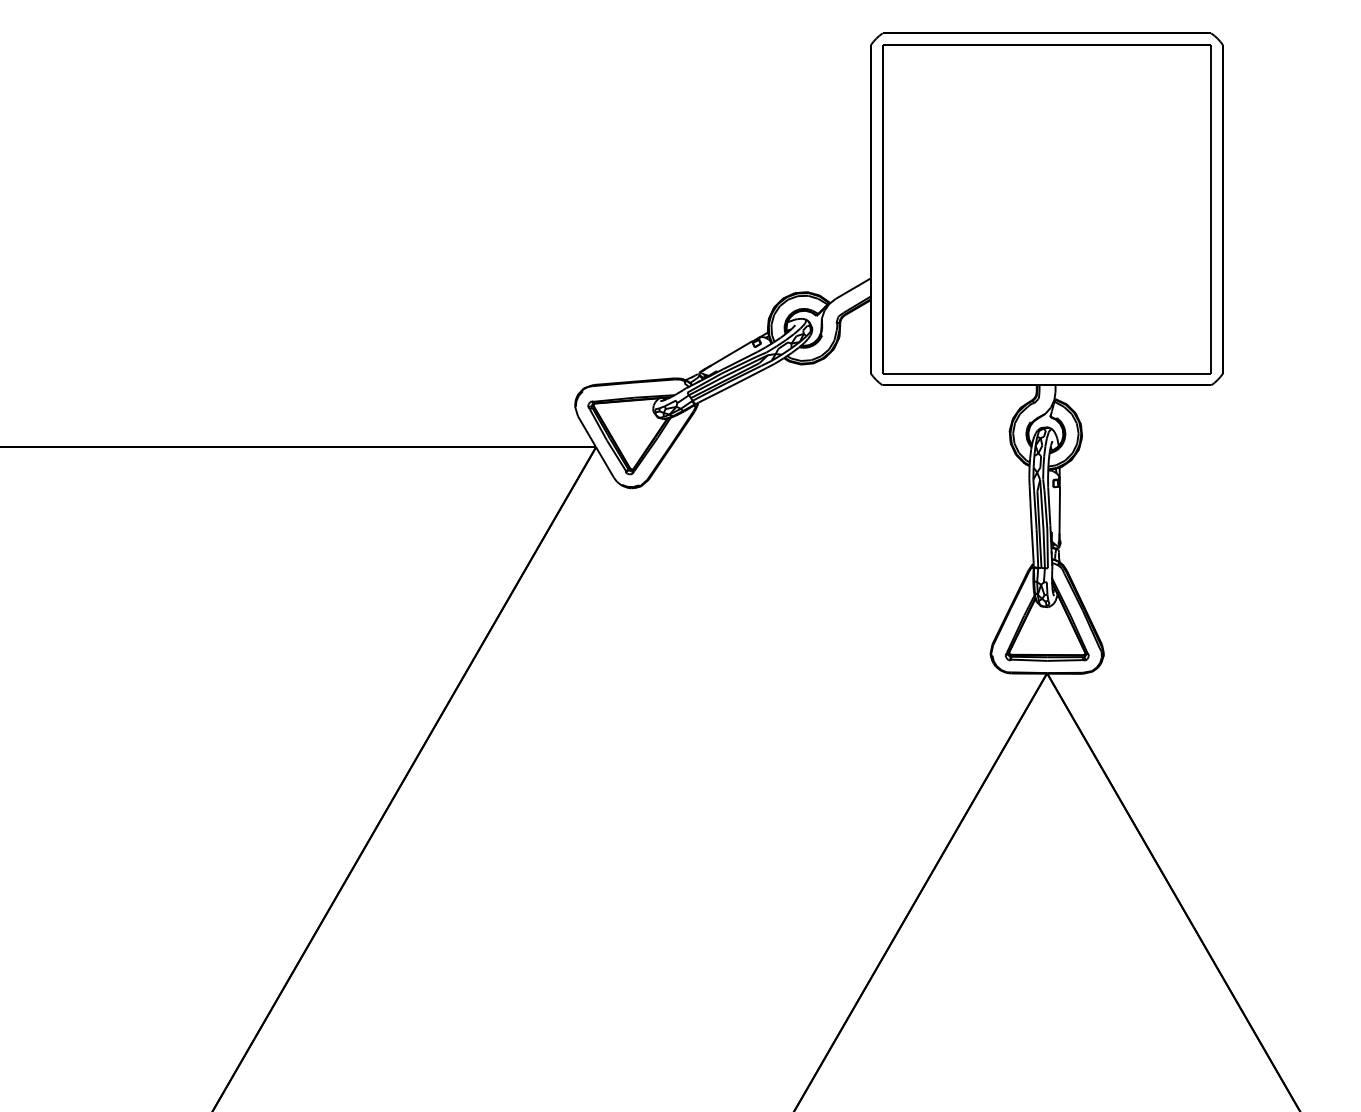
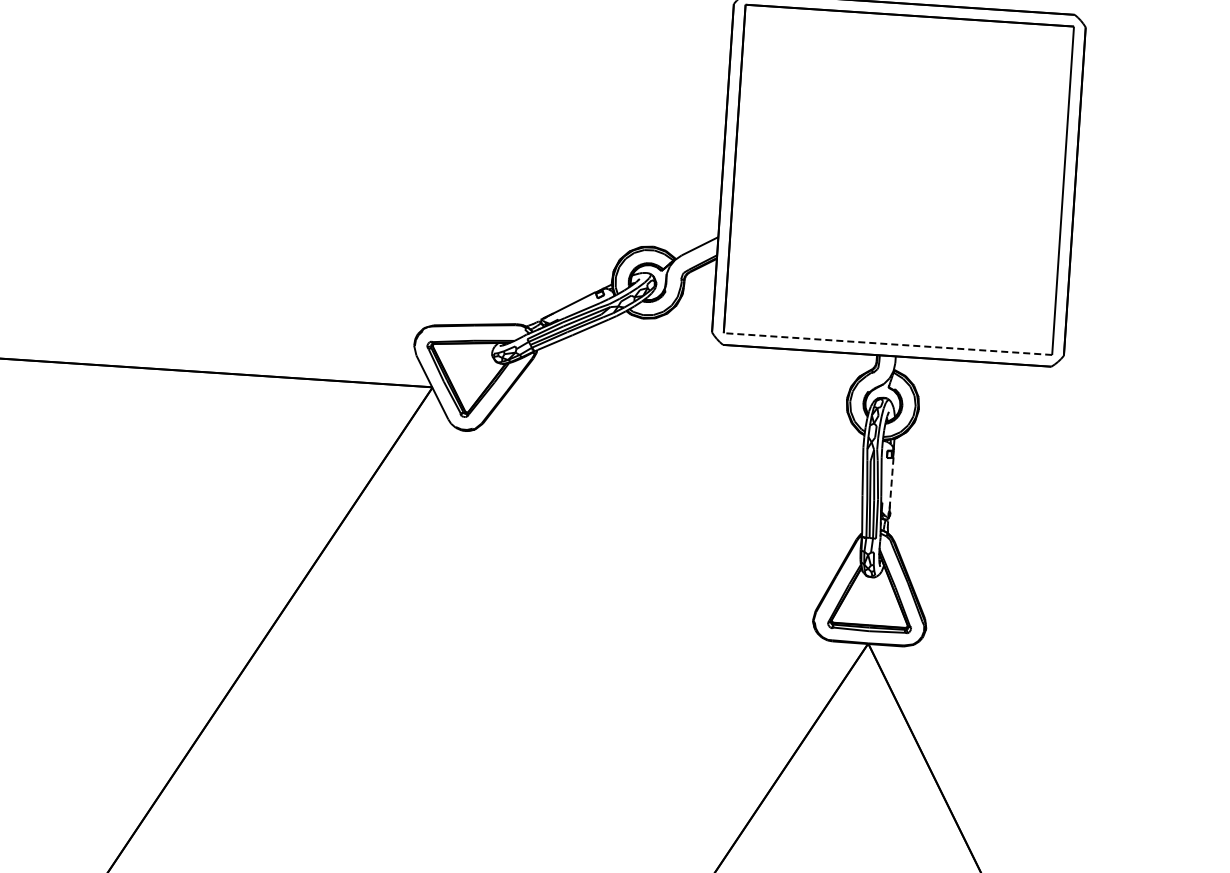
line: (1046, 373) -> (887, 343), solid -> dashed
line: (1059, 513) -> (891, 484), solid -> dashed

